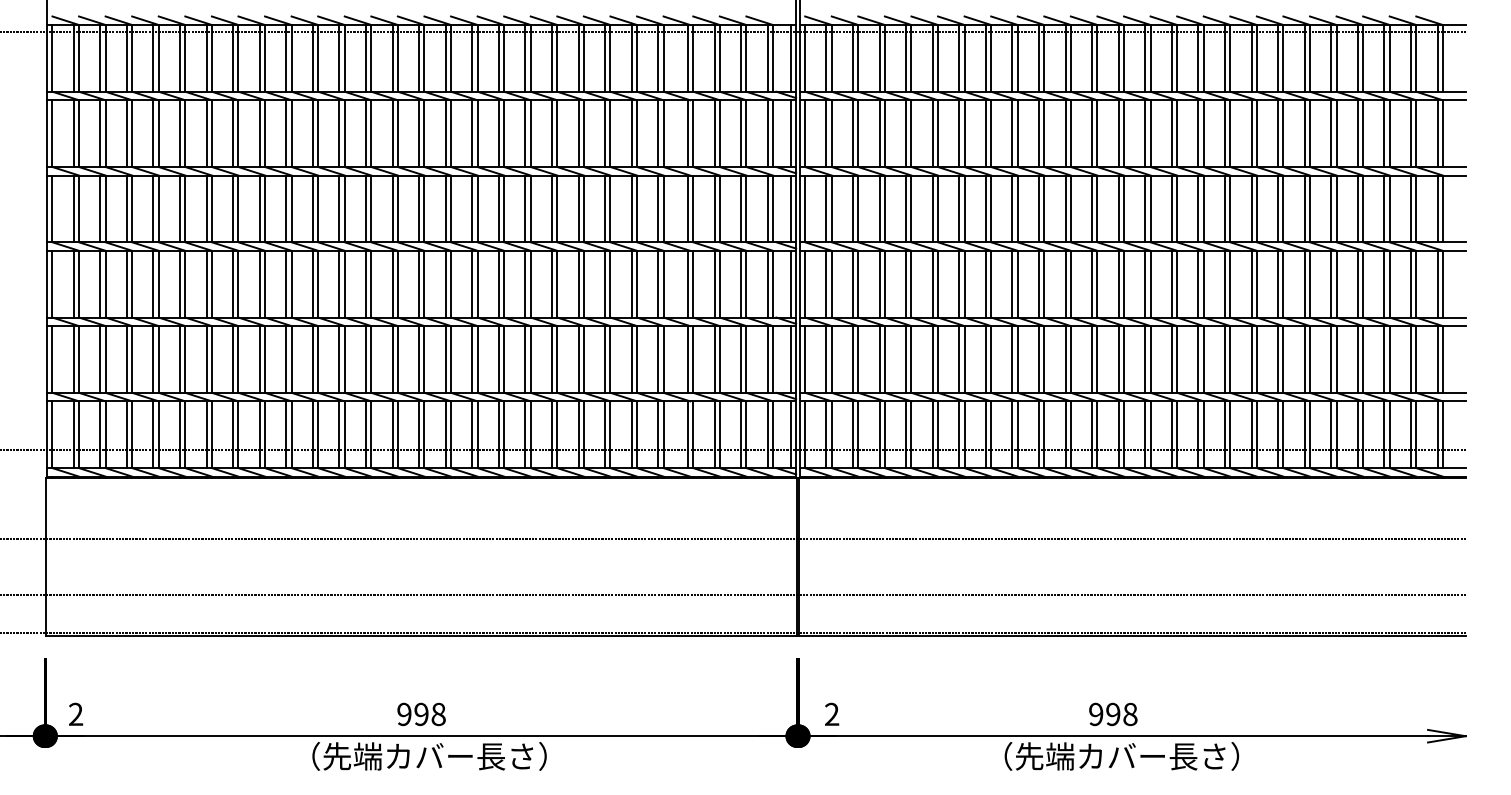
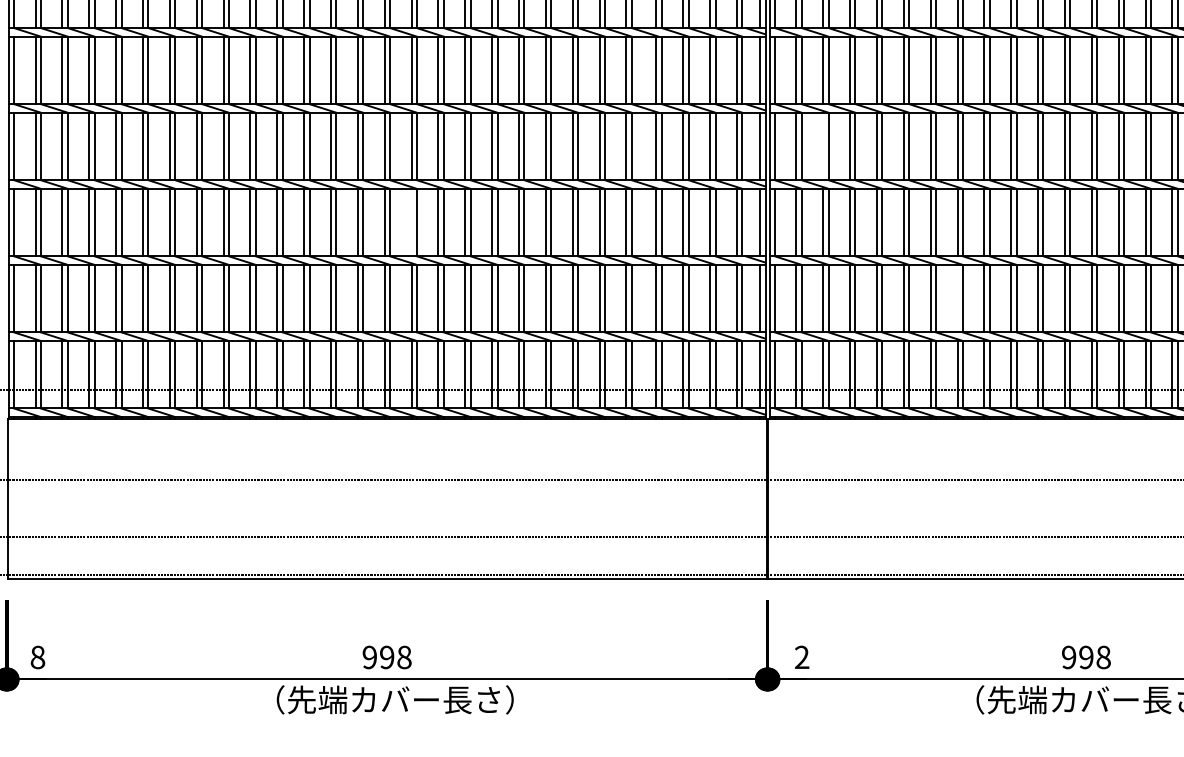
line: (853, 208) -> (823, 146), removed
line: (445, 283) -> (411, 221), removed
line: (985, 359) -> (957, 298), removed
text: (76, 714) -> (38, 657), 2 -> 8

